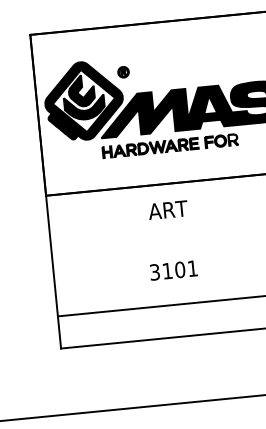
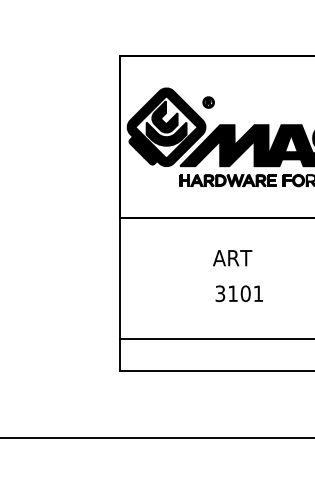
text: (168, 210) -> (232, 258), moved
text: (172, 270) -> (238, 293), moved

